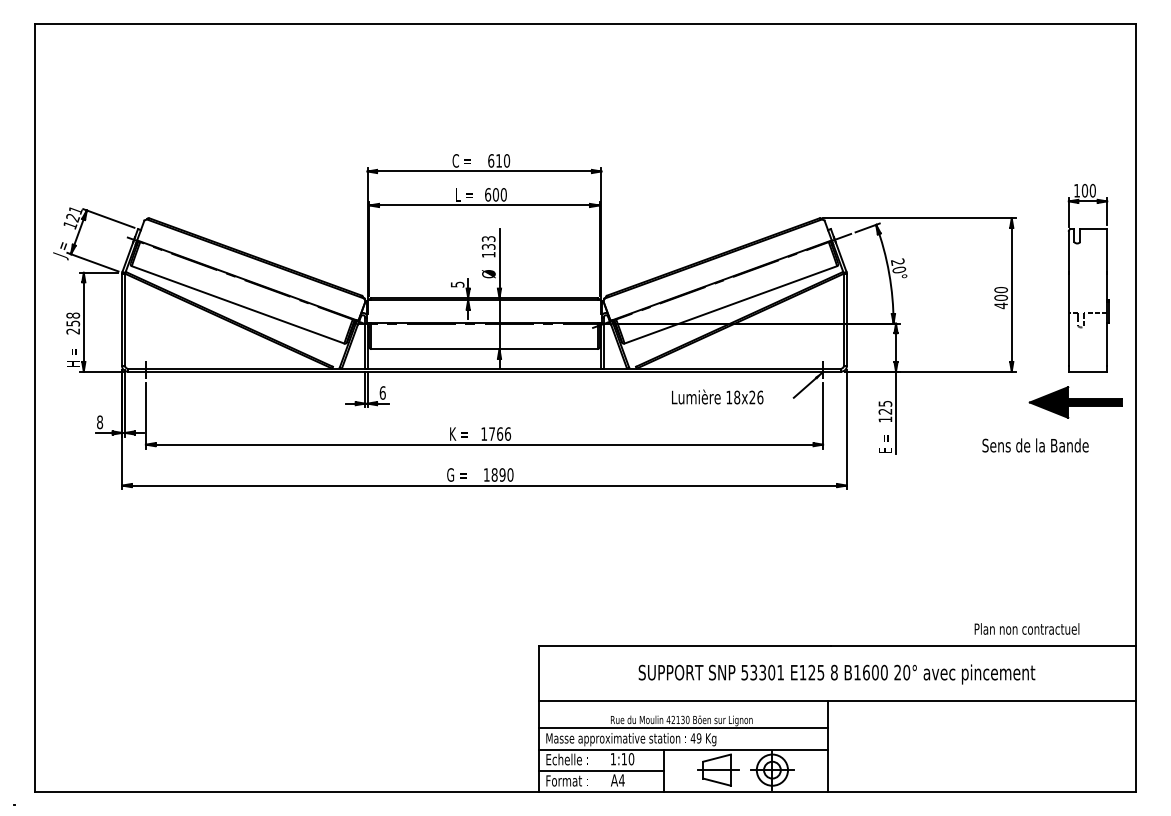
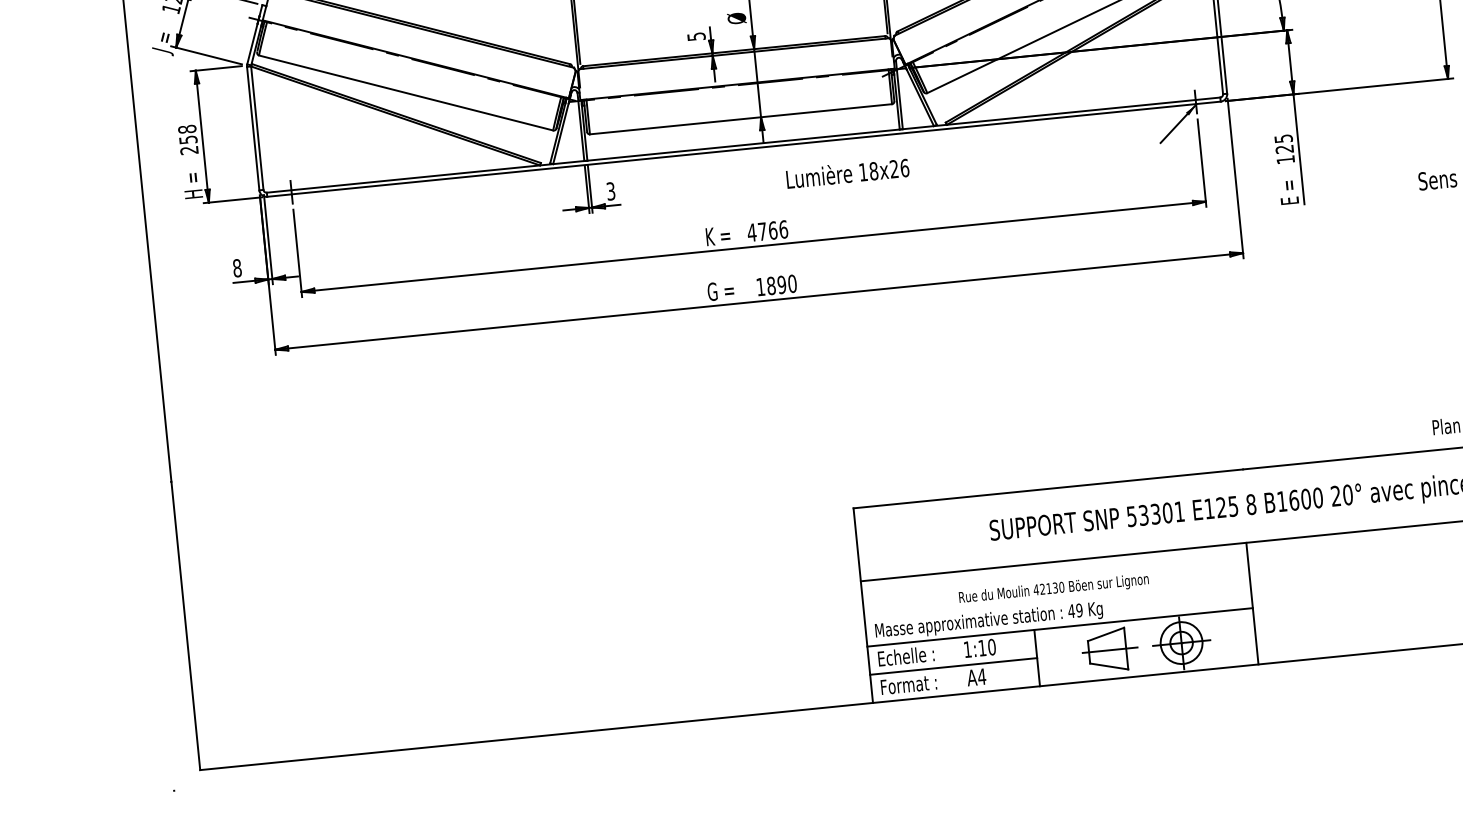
text: (382, 392) -> (610, 190), 6 -> 3
text: (717, 396) -> (847, 172), moved
text: (484, 433) -> (752, 231), 1766 -> 4766
line: (683, 728) -> (1057, 599), removed

